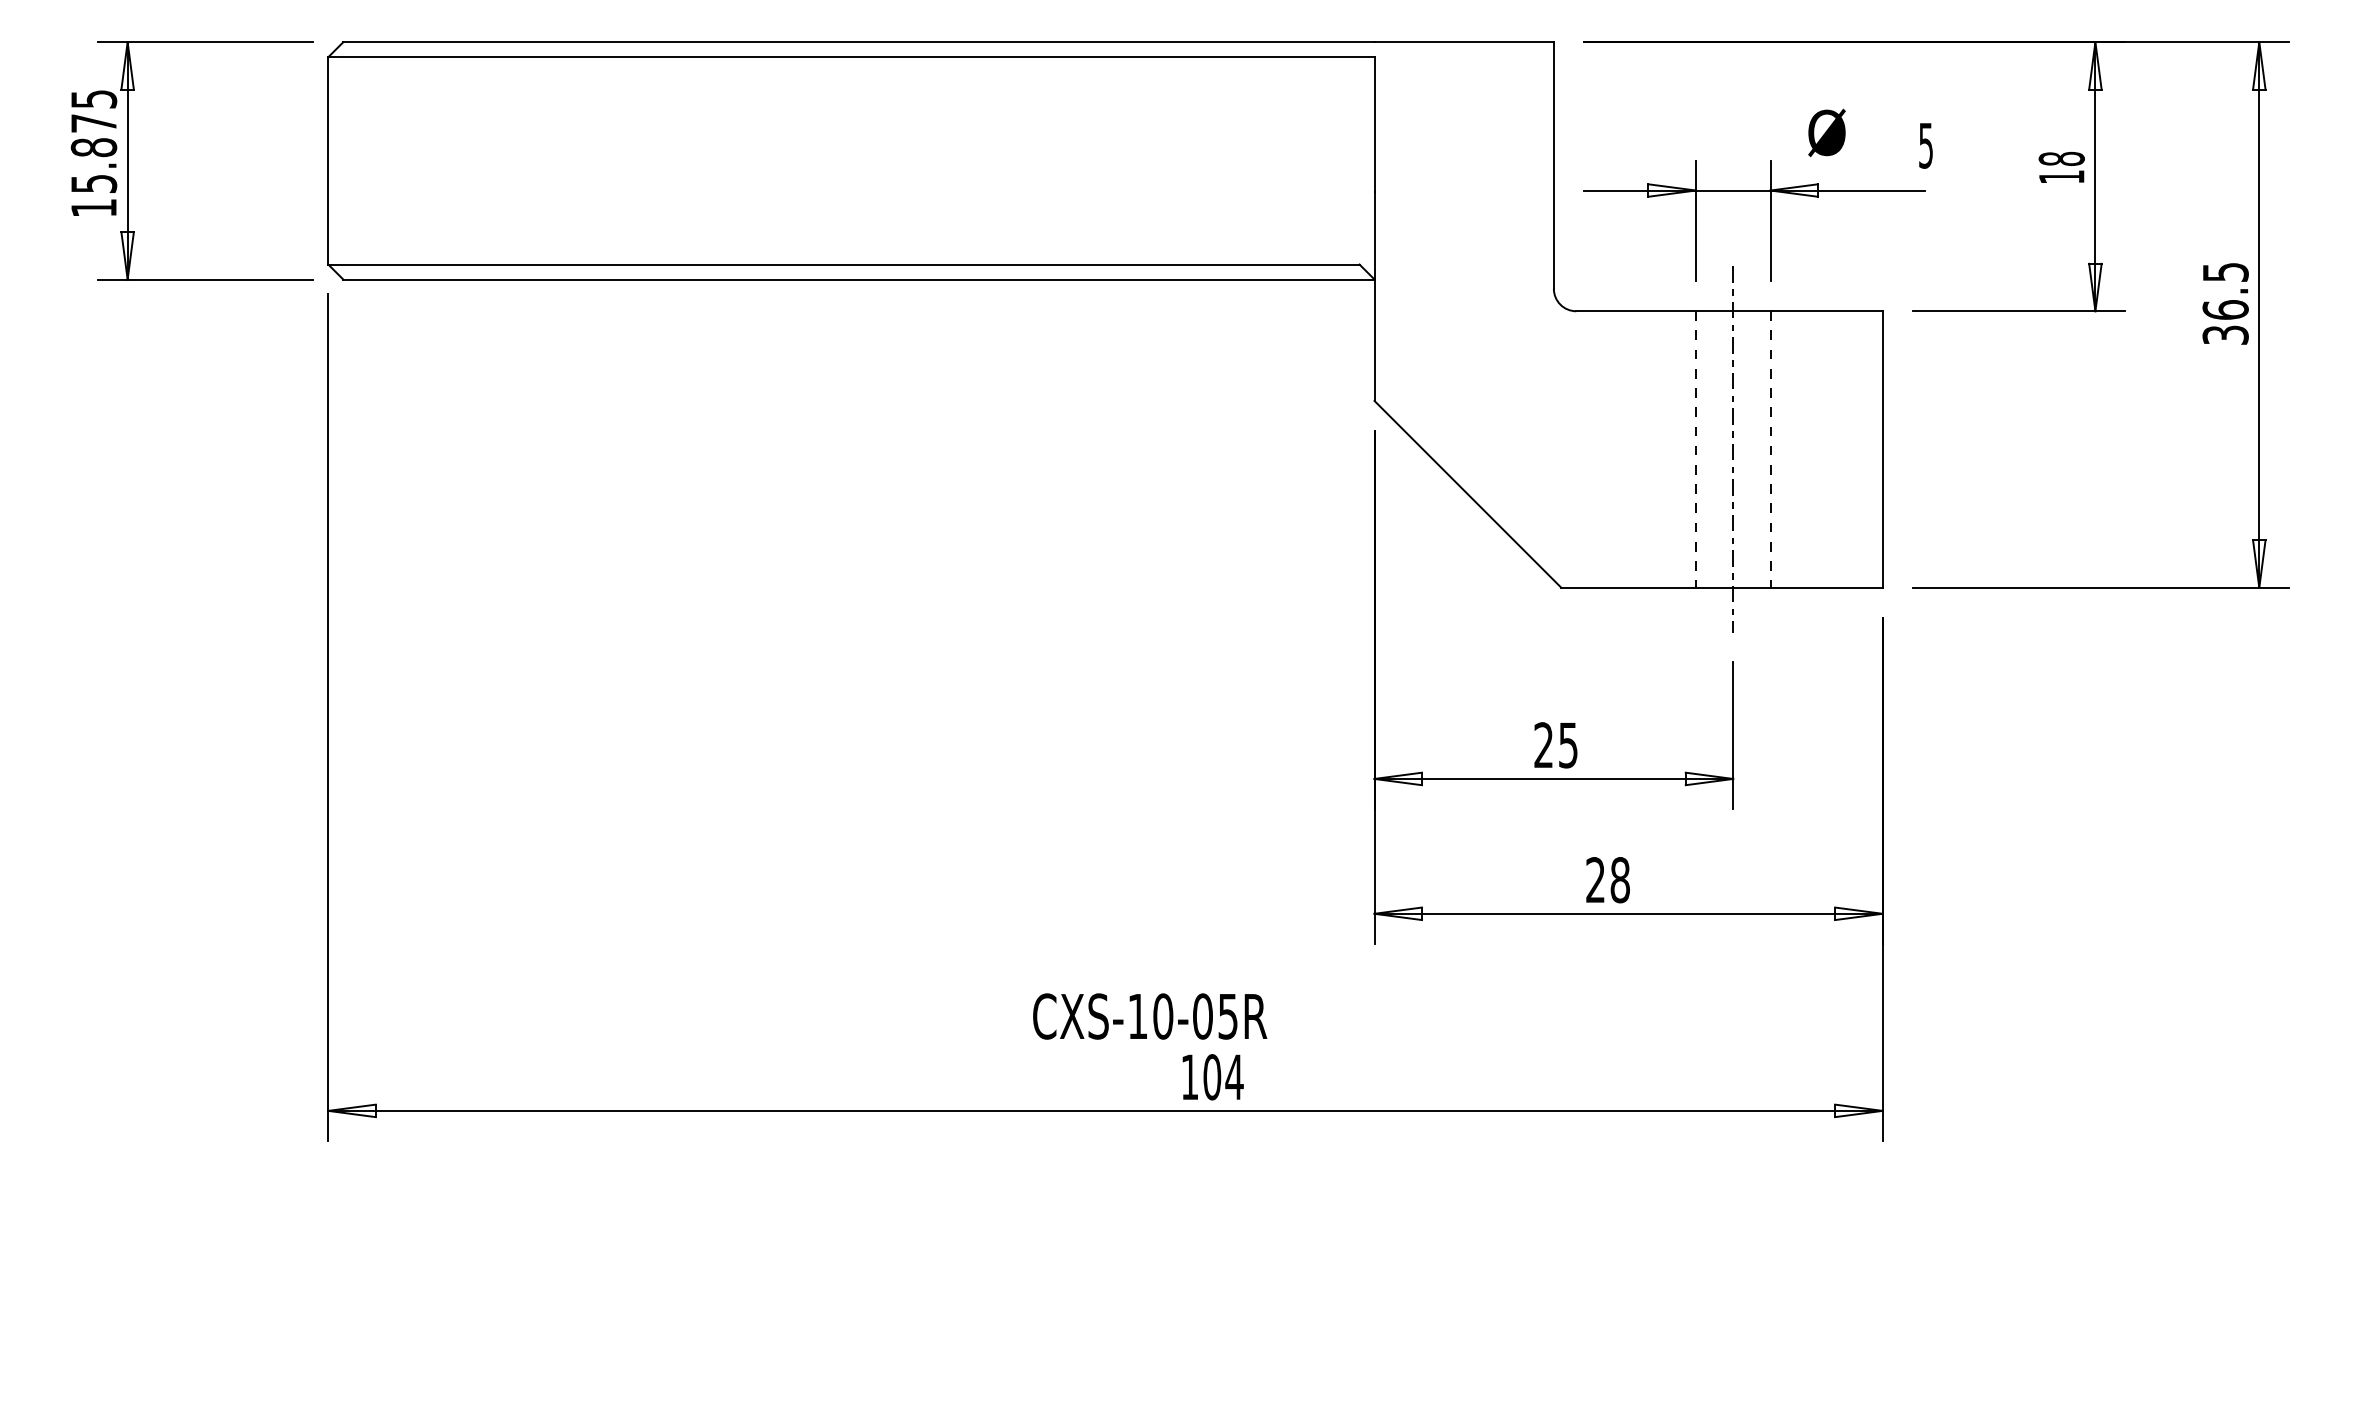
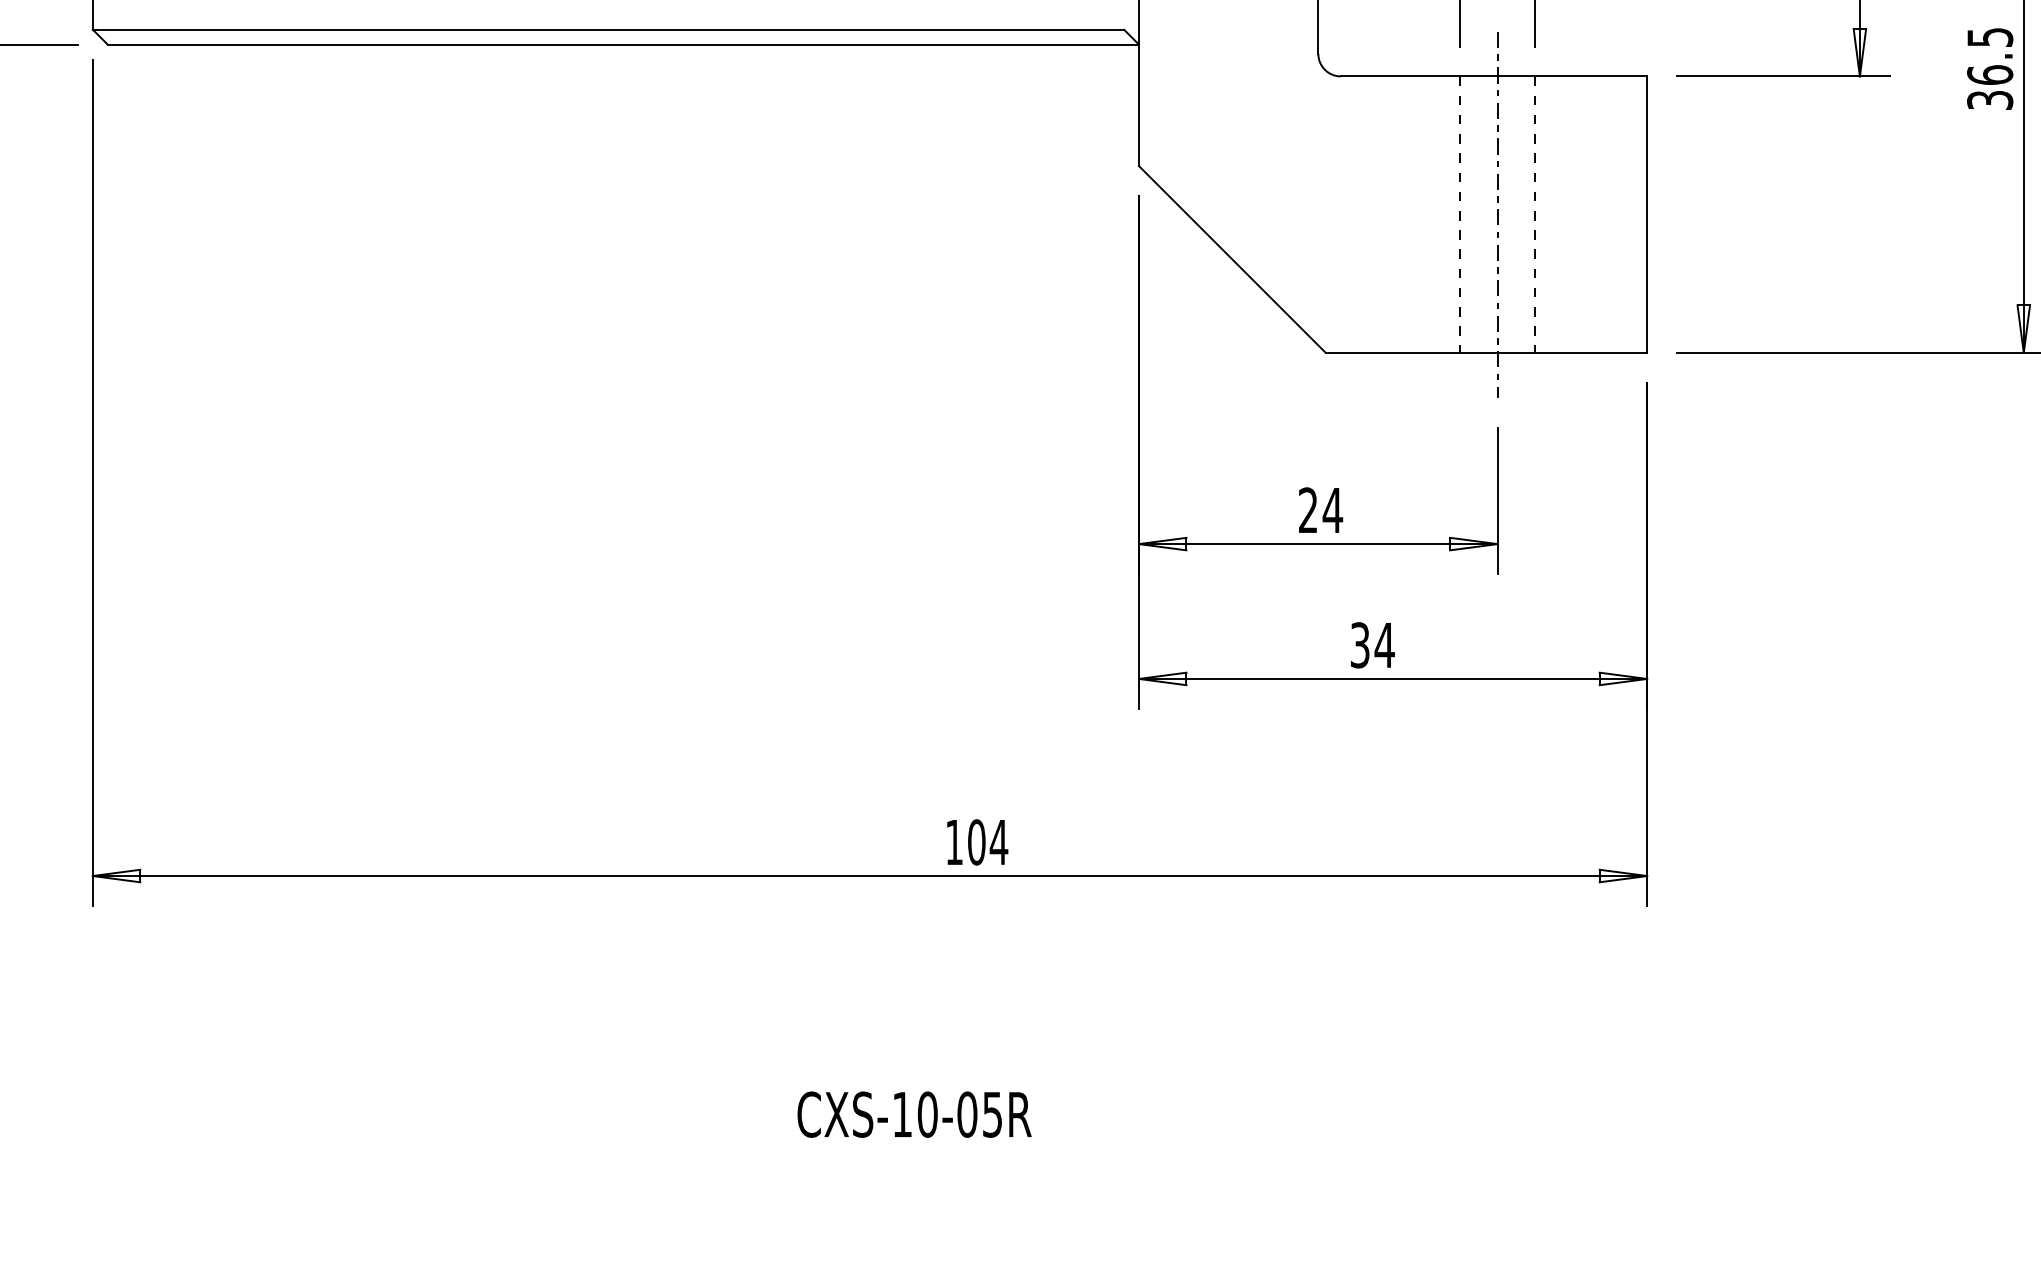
text: (1568, 745) -> (1332, 510), 25 -> 24
text: (1608, 880) -> (1372, 645), 28 -> 34
text: (1150, 1016) -> (914, 1114), moved

